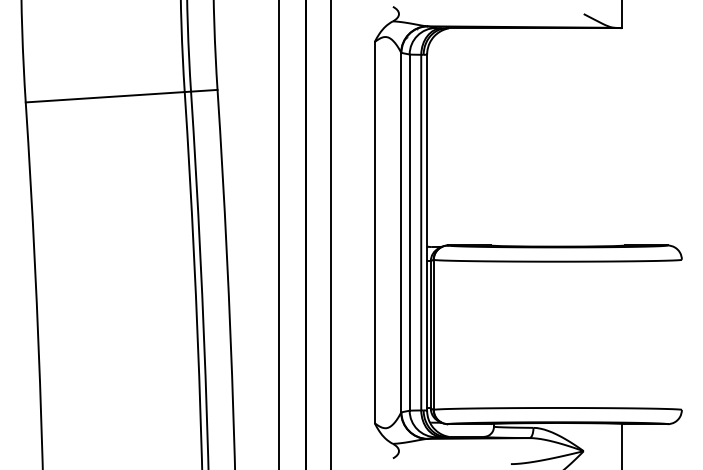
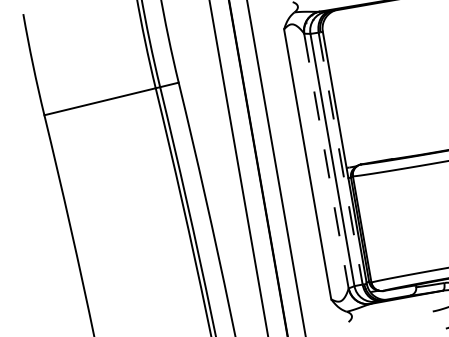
line: (401, 232) -> (326, 160), solid -> dashed
line: (421, 232) -> (340, 158), solid -> dashed

